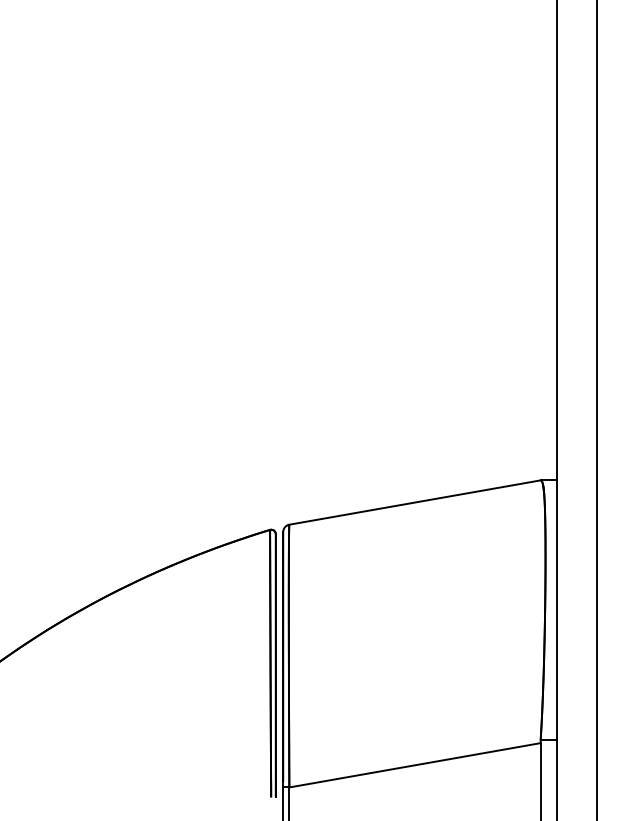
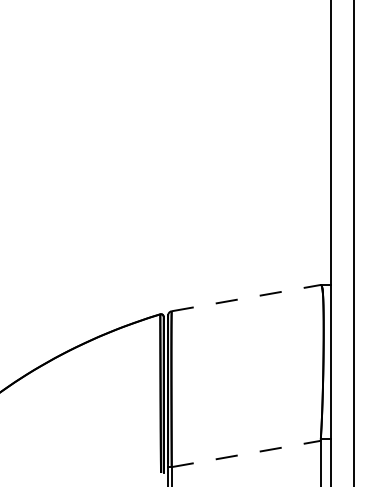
line: (415, 503) -> (246, 298), solid -> dashed
line: (415, 764) -> (246, 453), solid -> dashed

